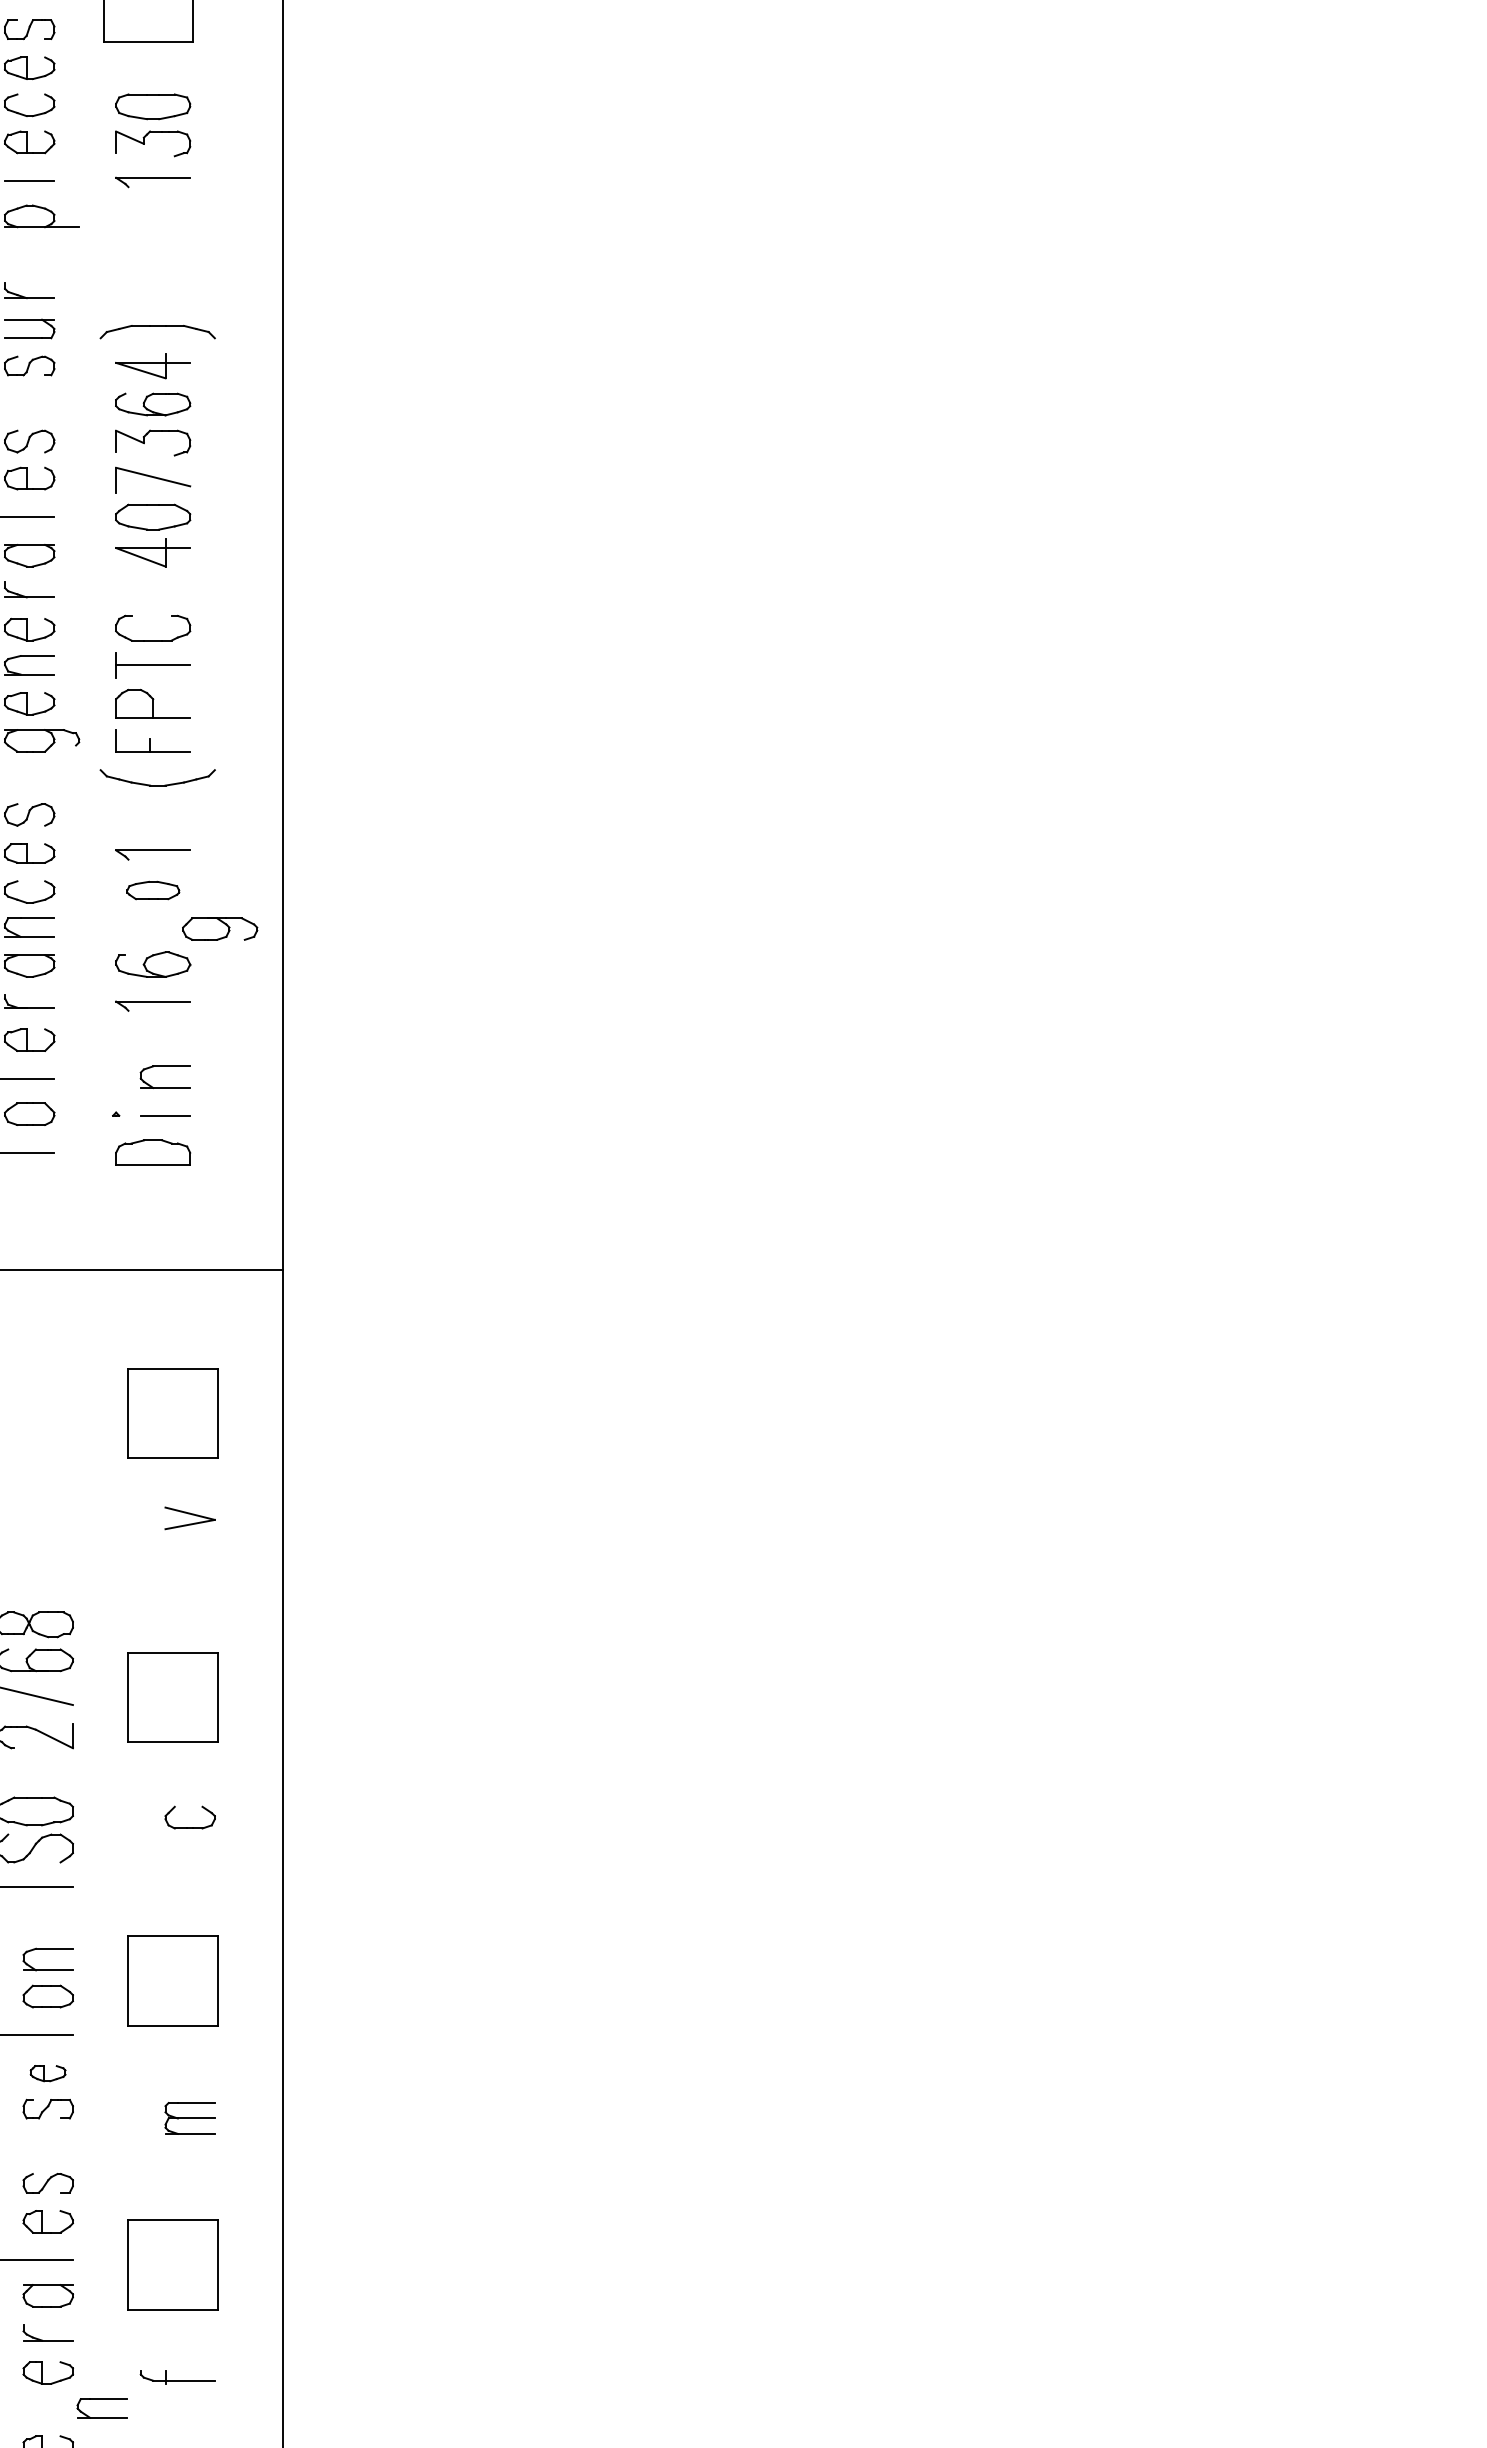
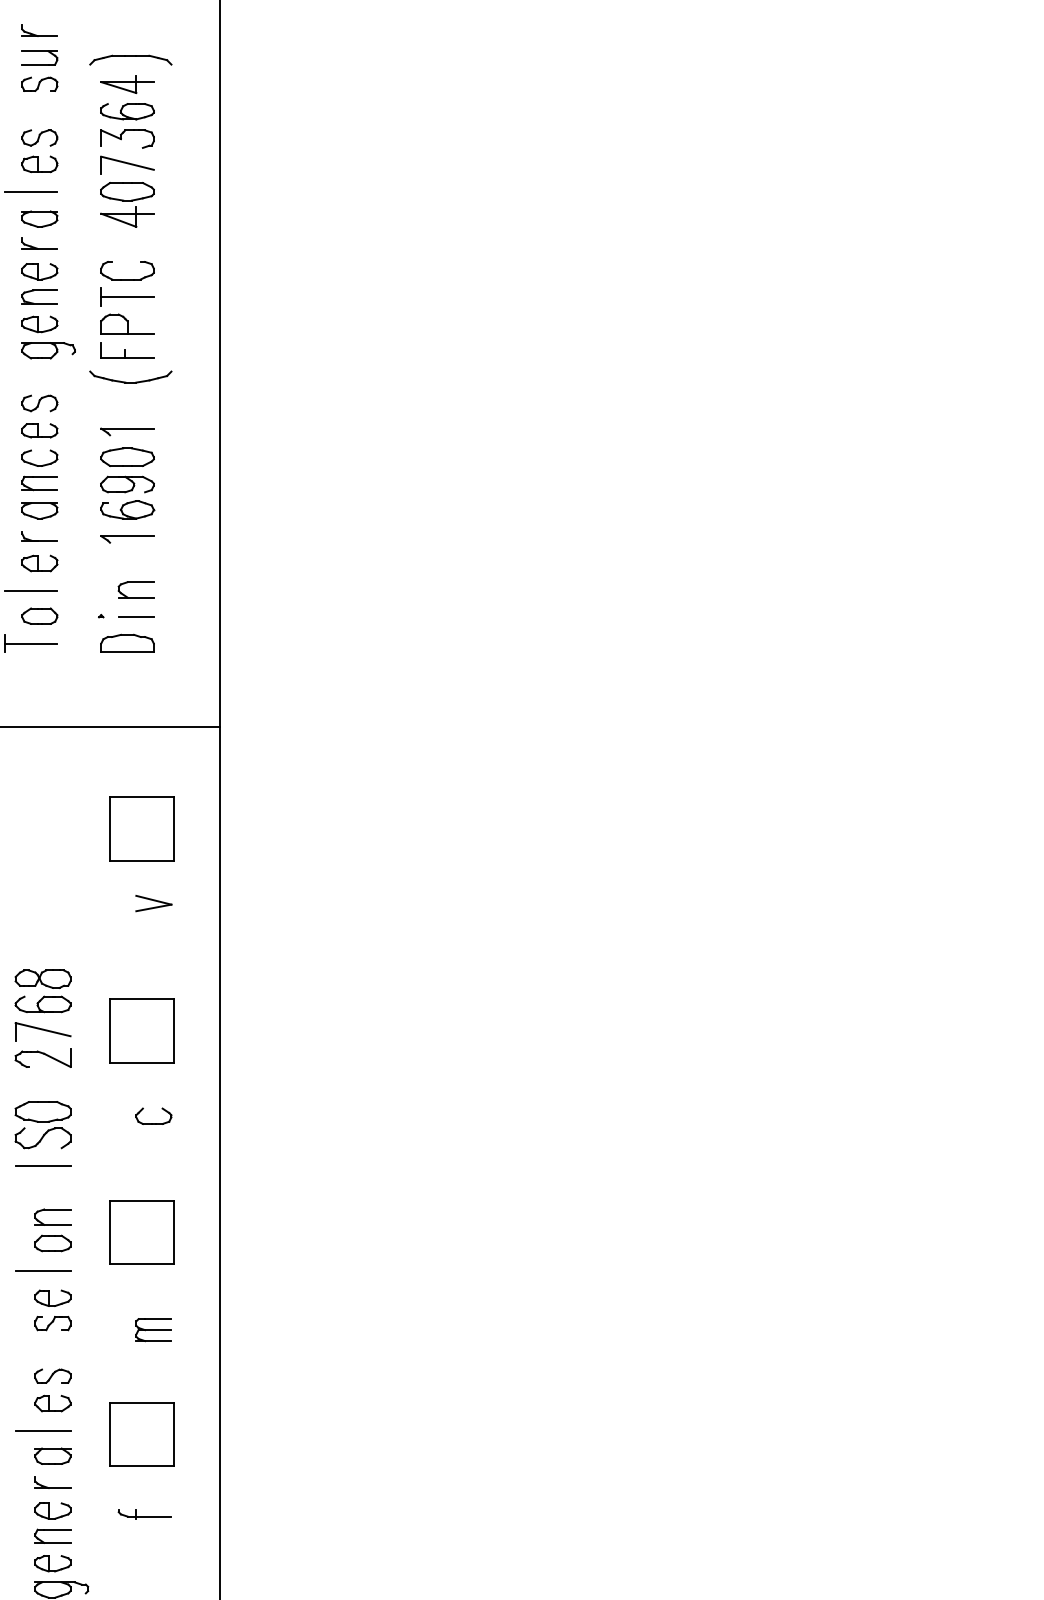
part: (153, 890) -> (127, 457), size x1.43
part: (220, 928) -> (127, 484), moved
part: (47, 2073) -> (52, 1298), size x1.43
part: (101, 2399) -> (52, 1529), moved

